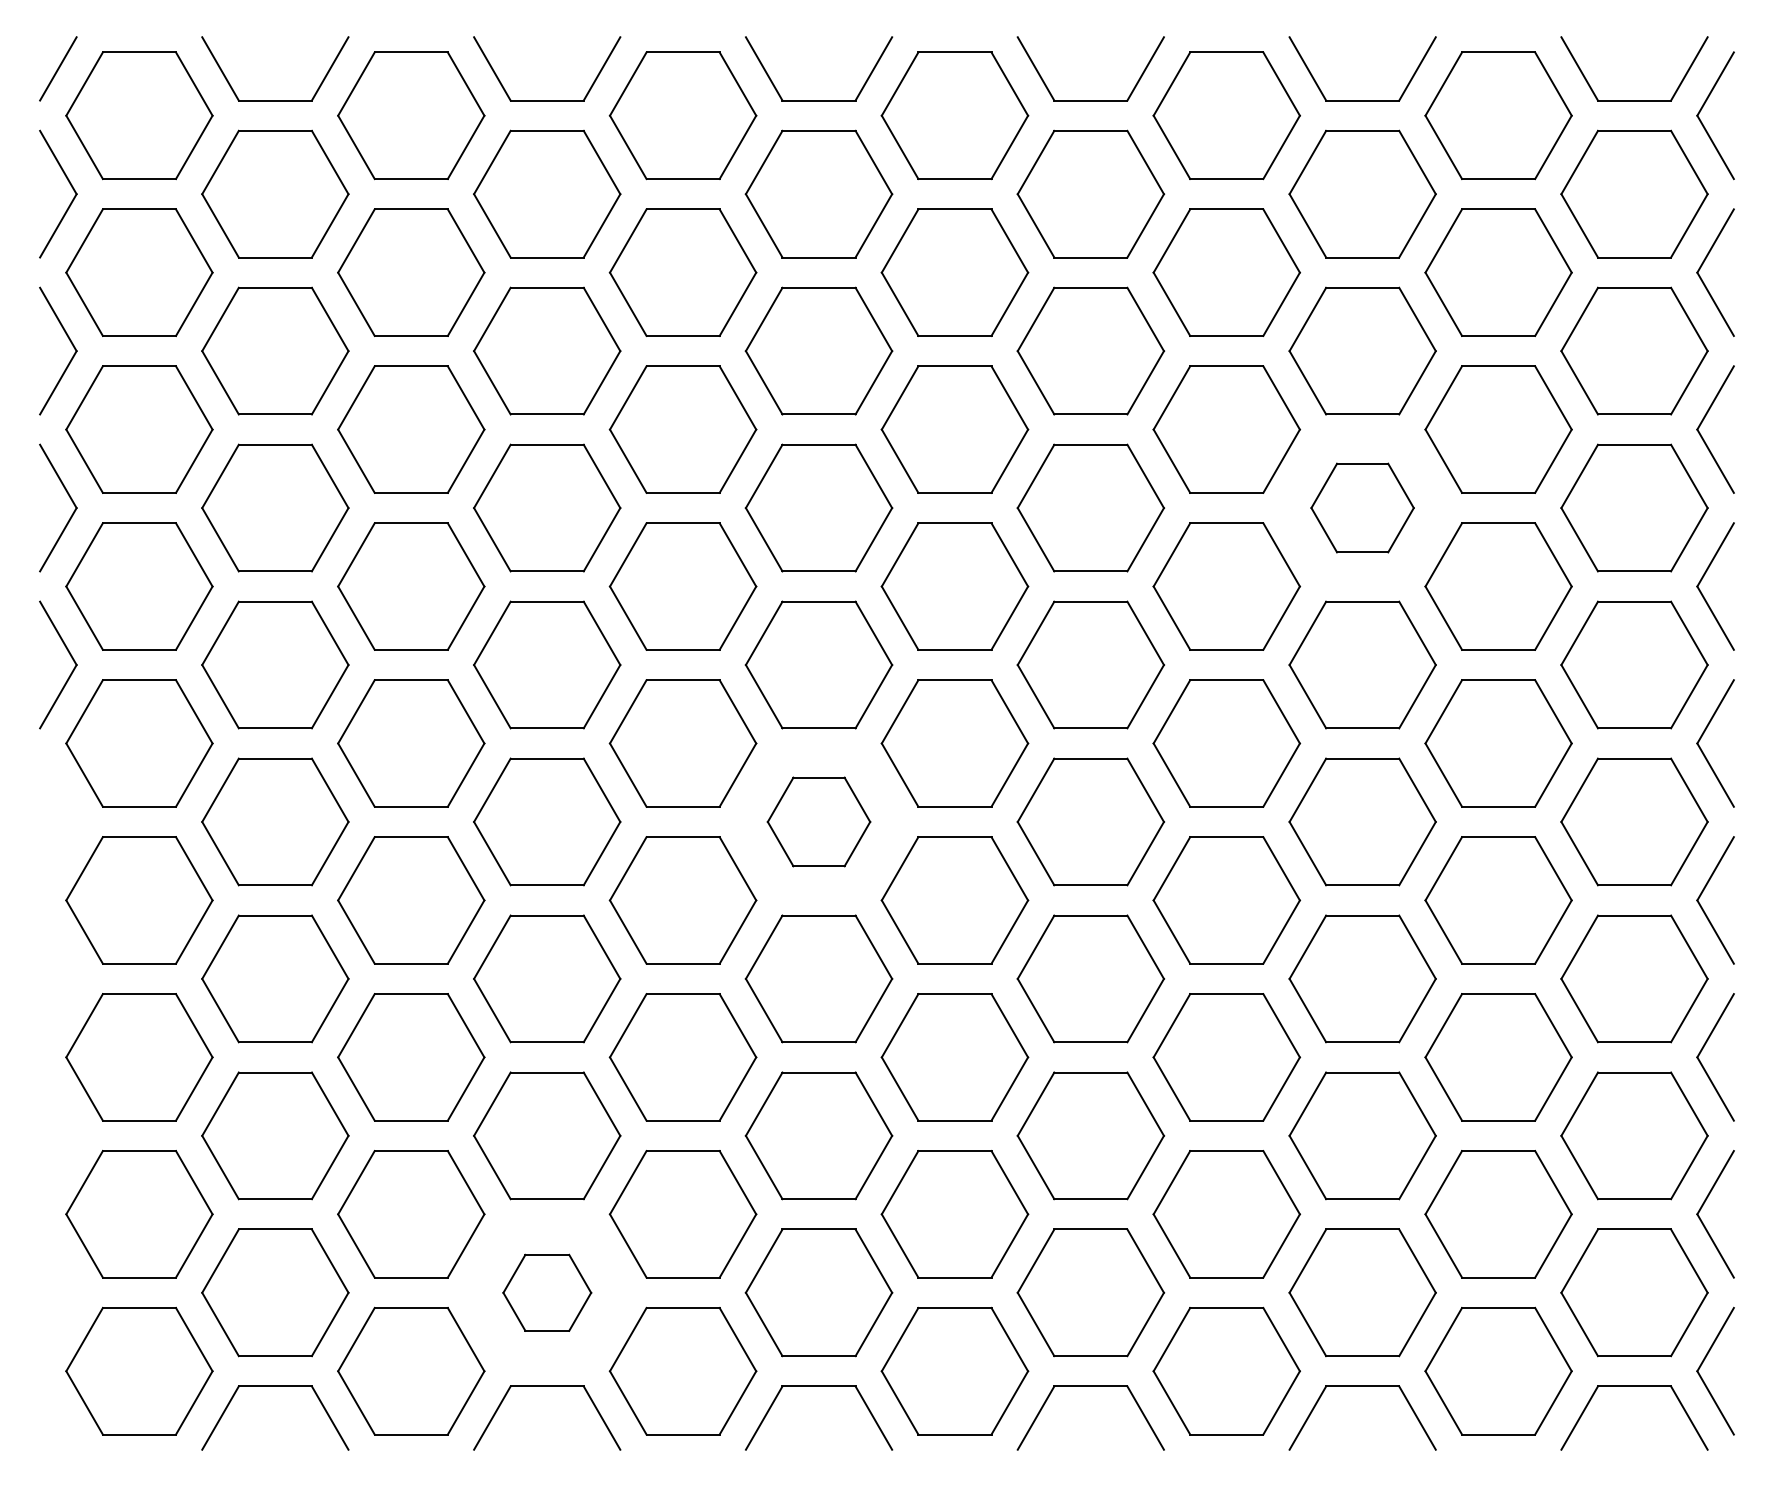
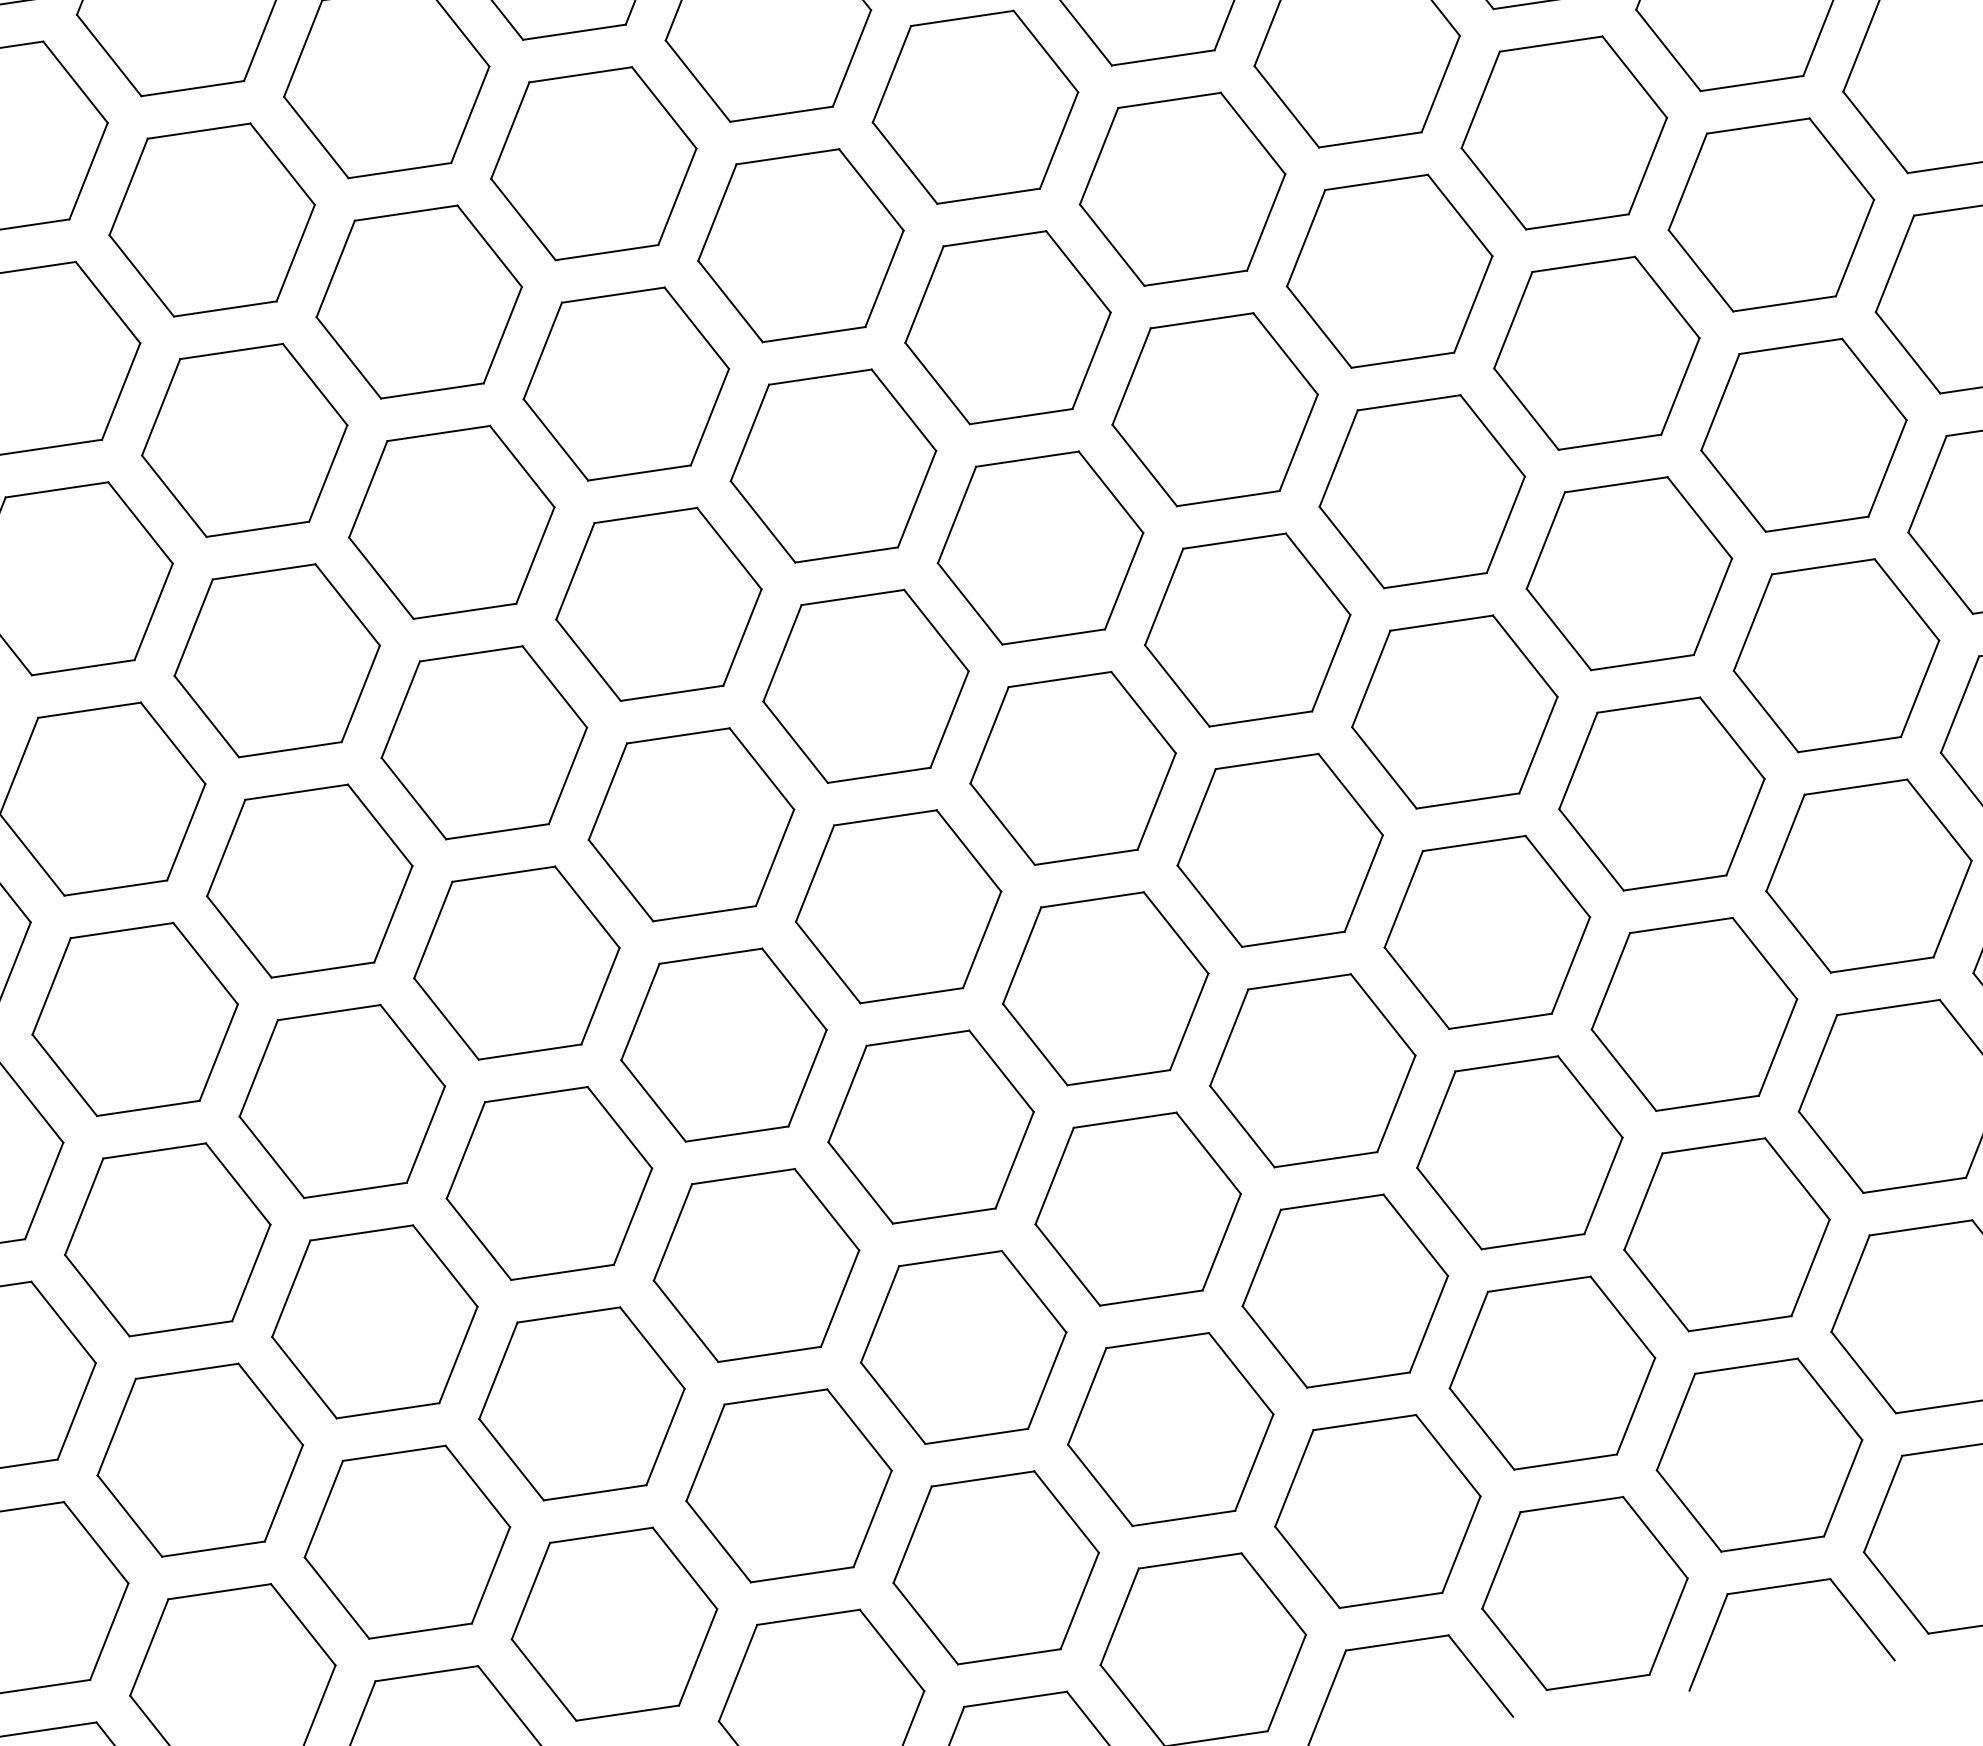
part: (1362, 507) -> (1596, 352), size x1.43
part: (818, 821) -> (897, 906), size x1.43
part: (547, 1292) -> (614, 1623), size x1.67

